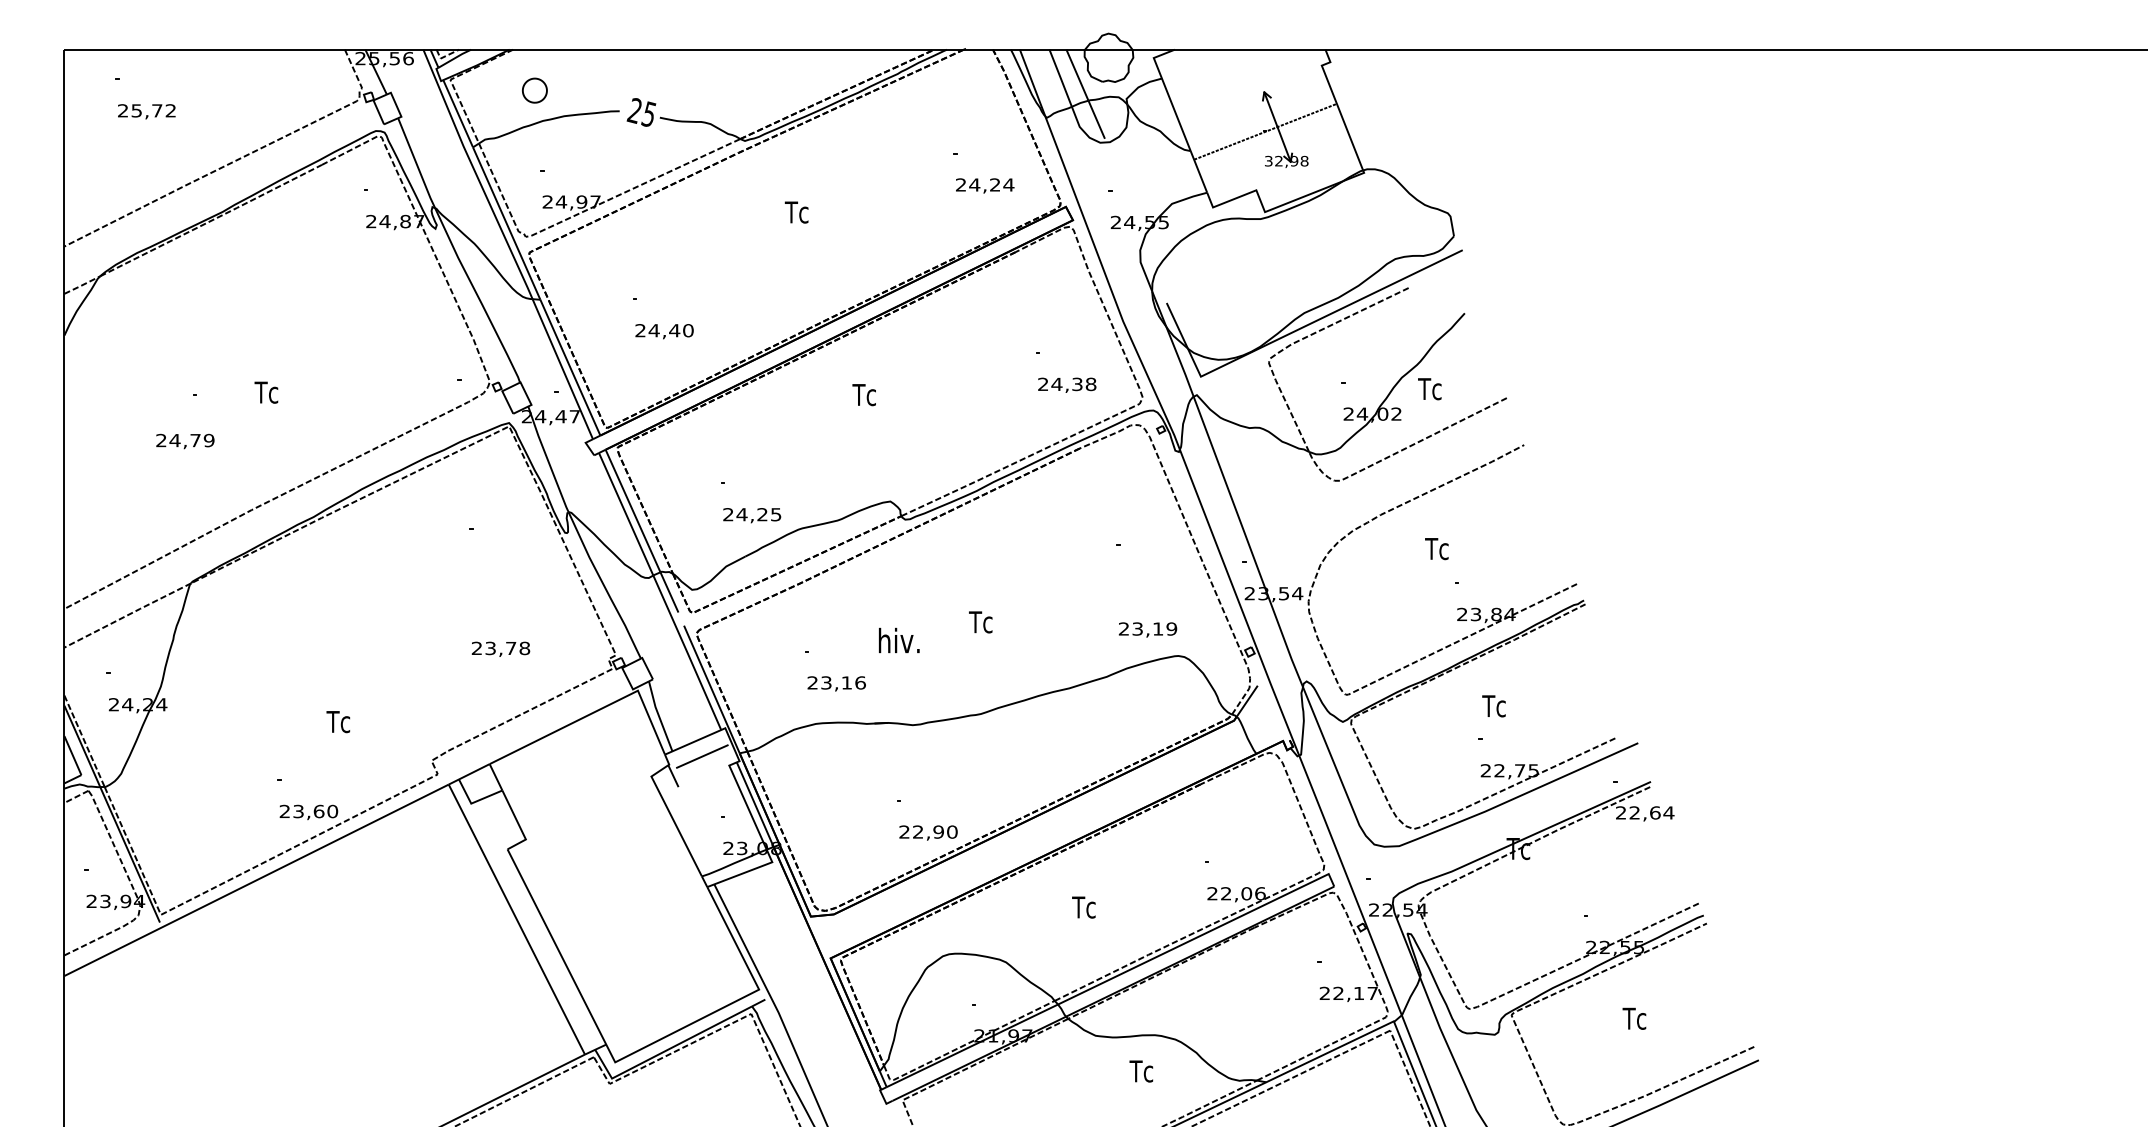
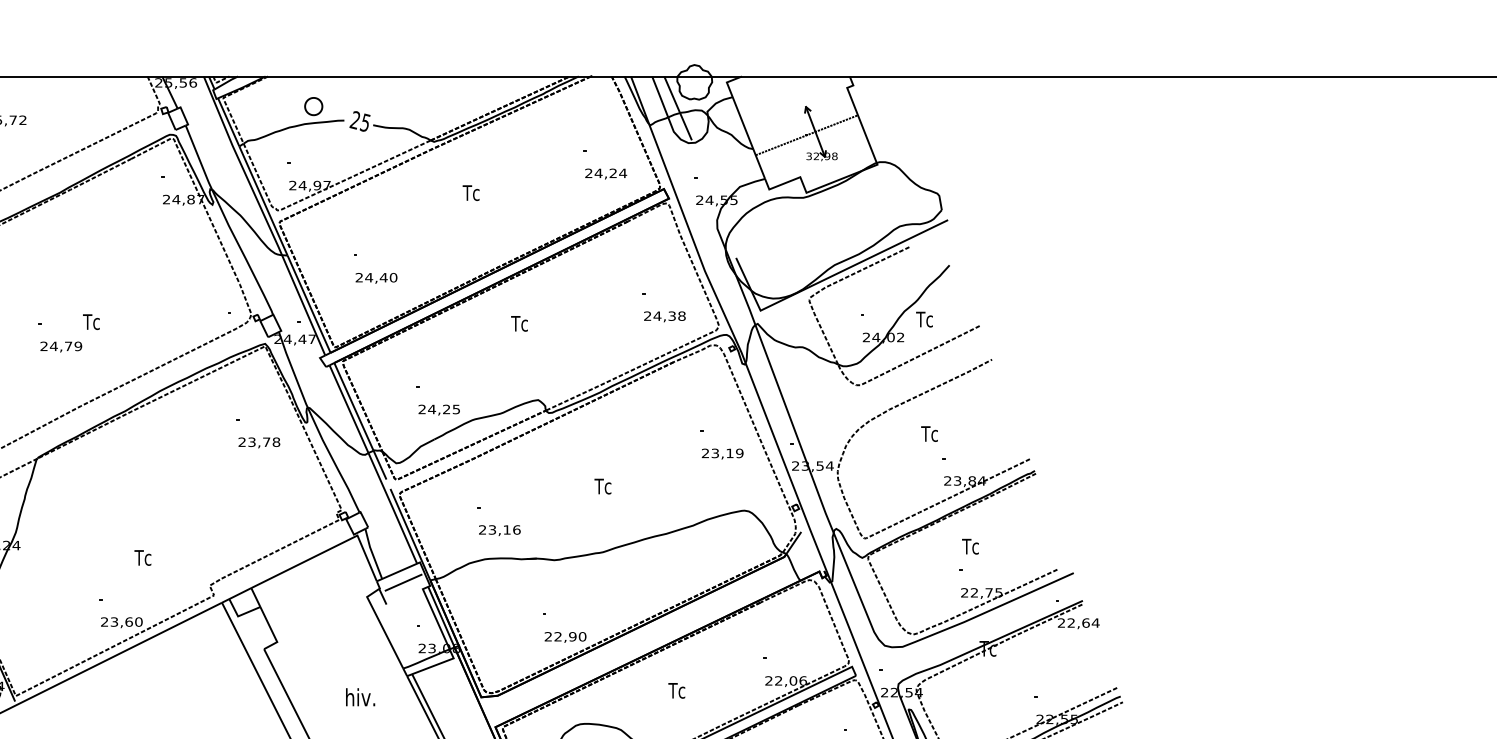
part: (534, 90) -> (313, 106), moved
text: (185, 441) -> (61, 347), moved
text: (1147, 629) -> (722, 453), moved
text: (899, 640) -> (360, 697), moved
text: (500, 648) -> (259, 442), moved

